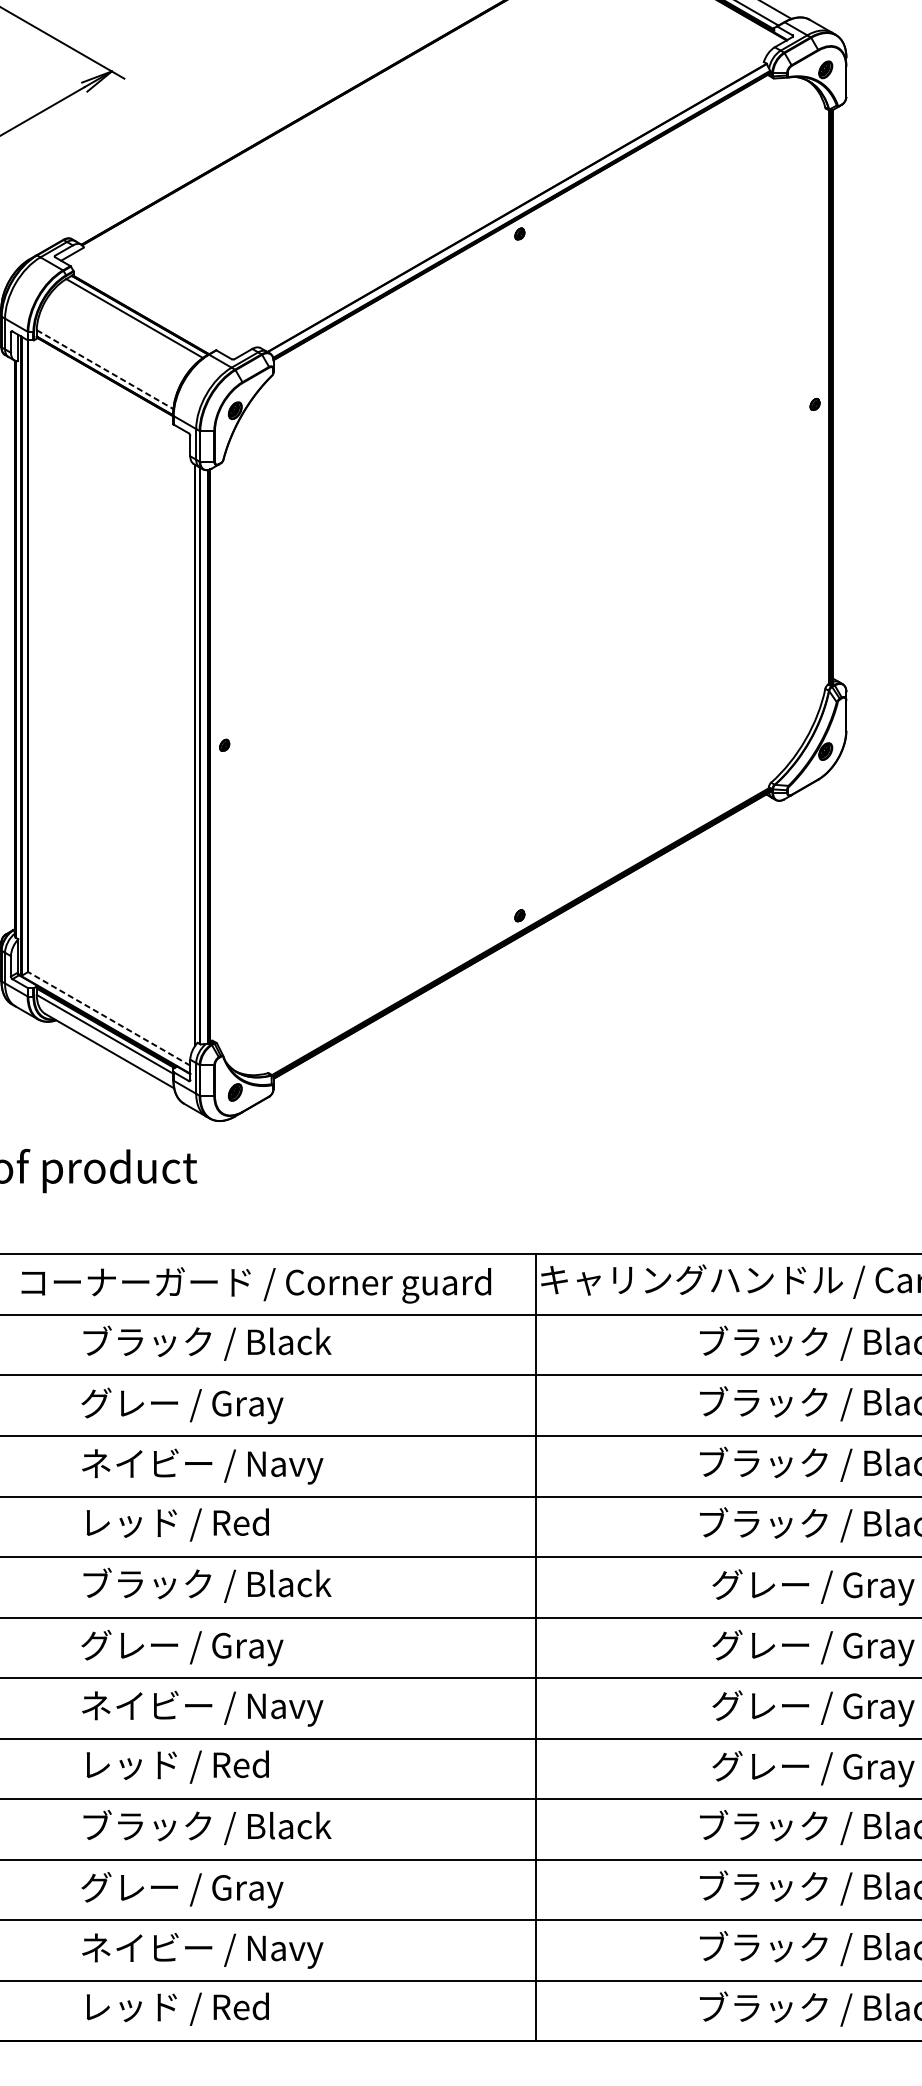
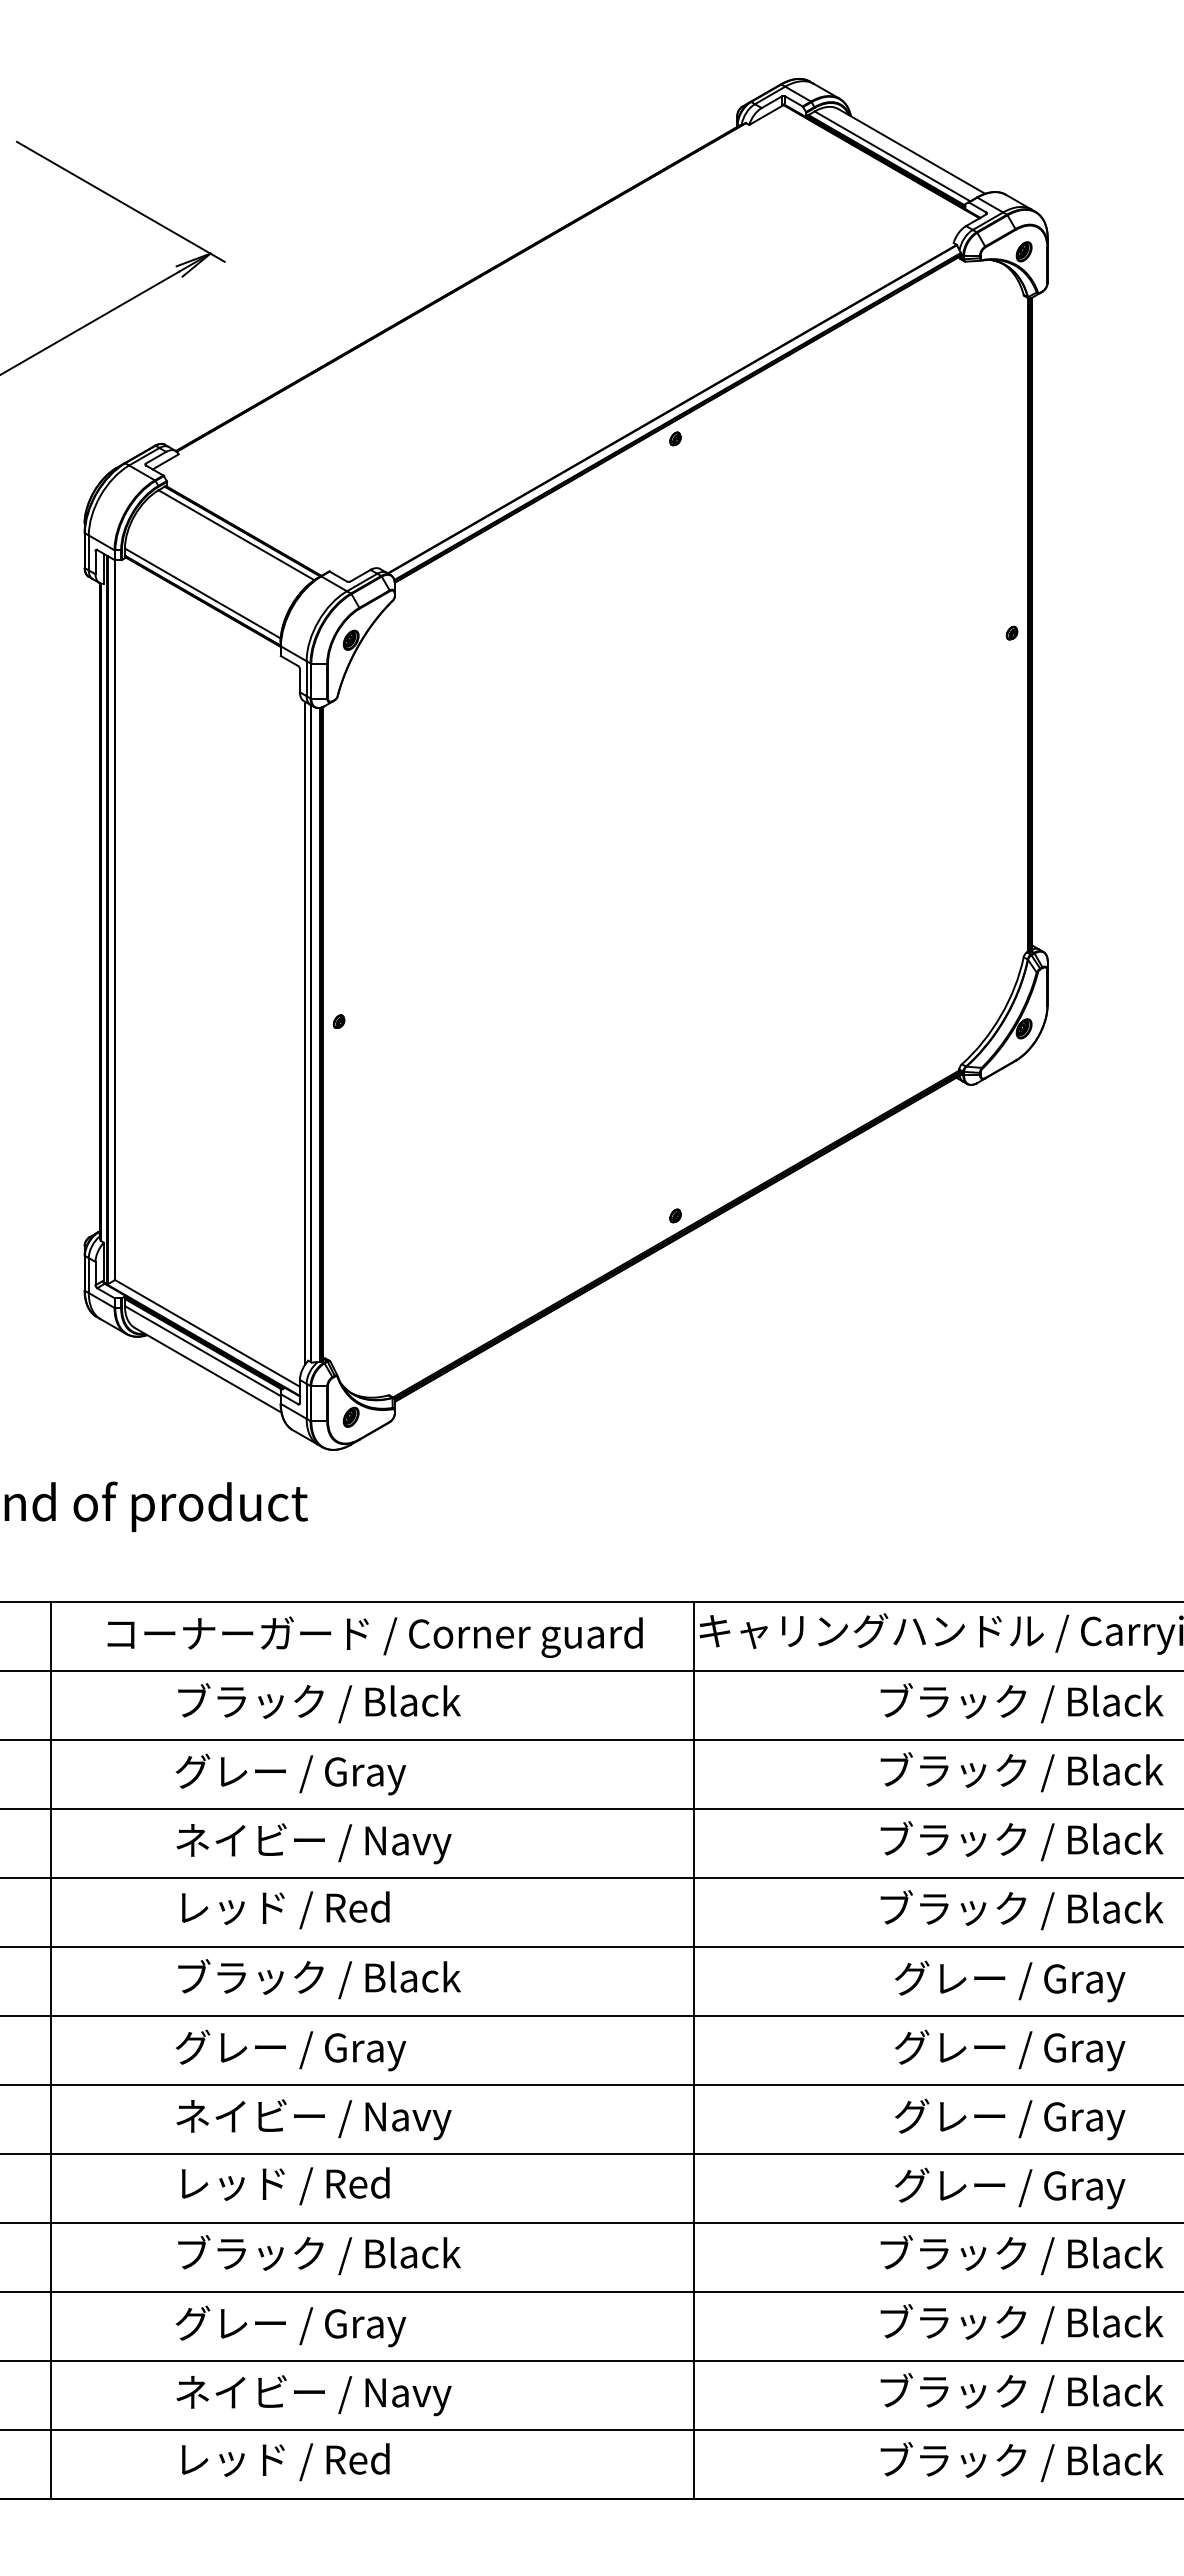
line: (104, 369) -> (202, 593), dashed -> solid
line: (109, 1018) -> (207, 1333), dashed -> solid

